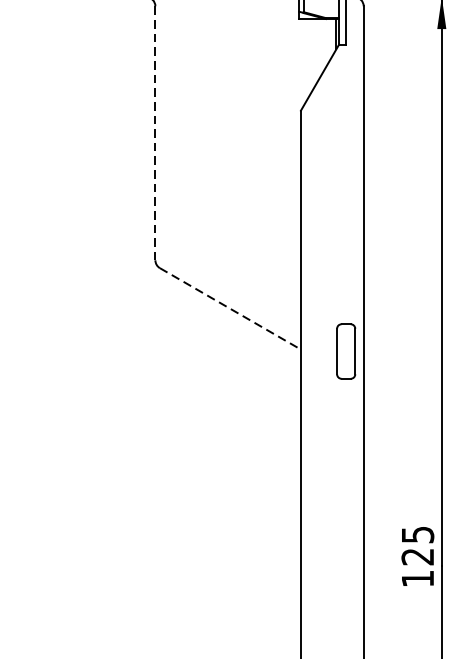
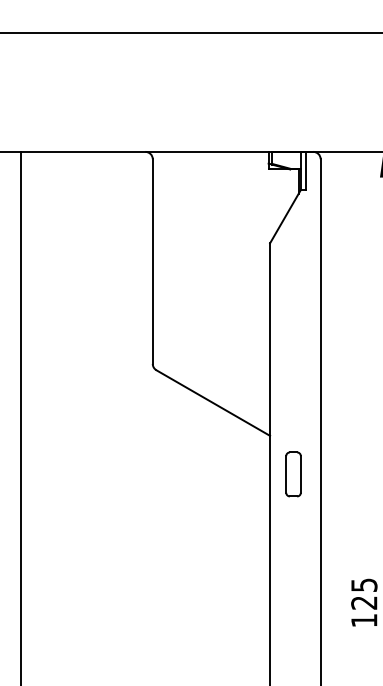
line: (155, 134) -> (152, 262), dashed -> solid
line: (230, 309) -> (213, 403), dashed -> solid
part: (346, 351) -> (293, 474), moved

